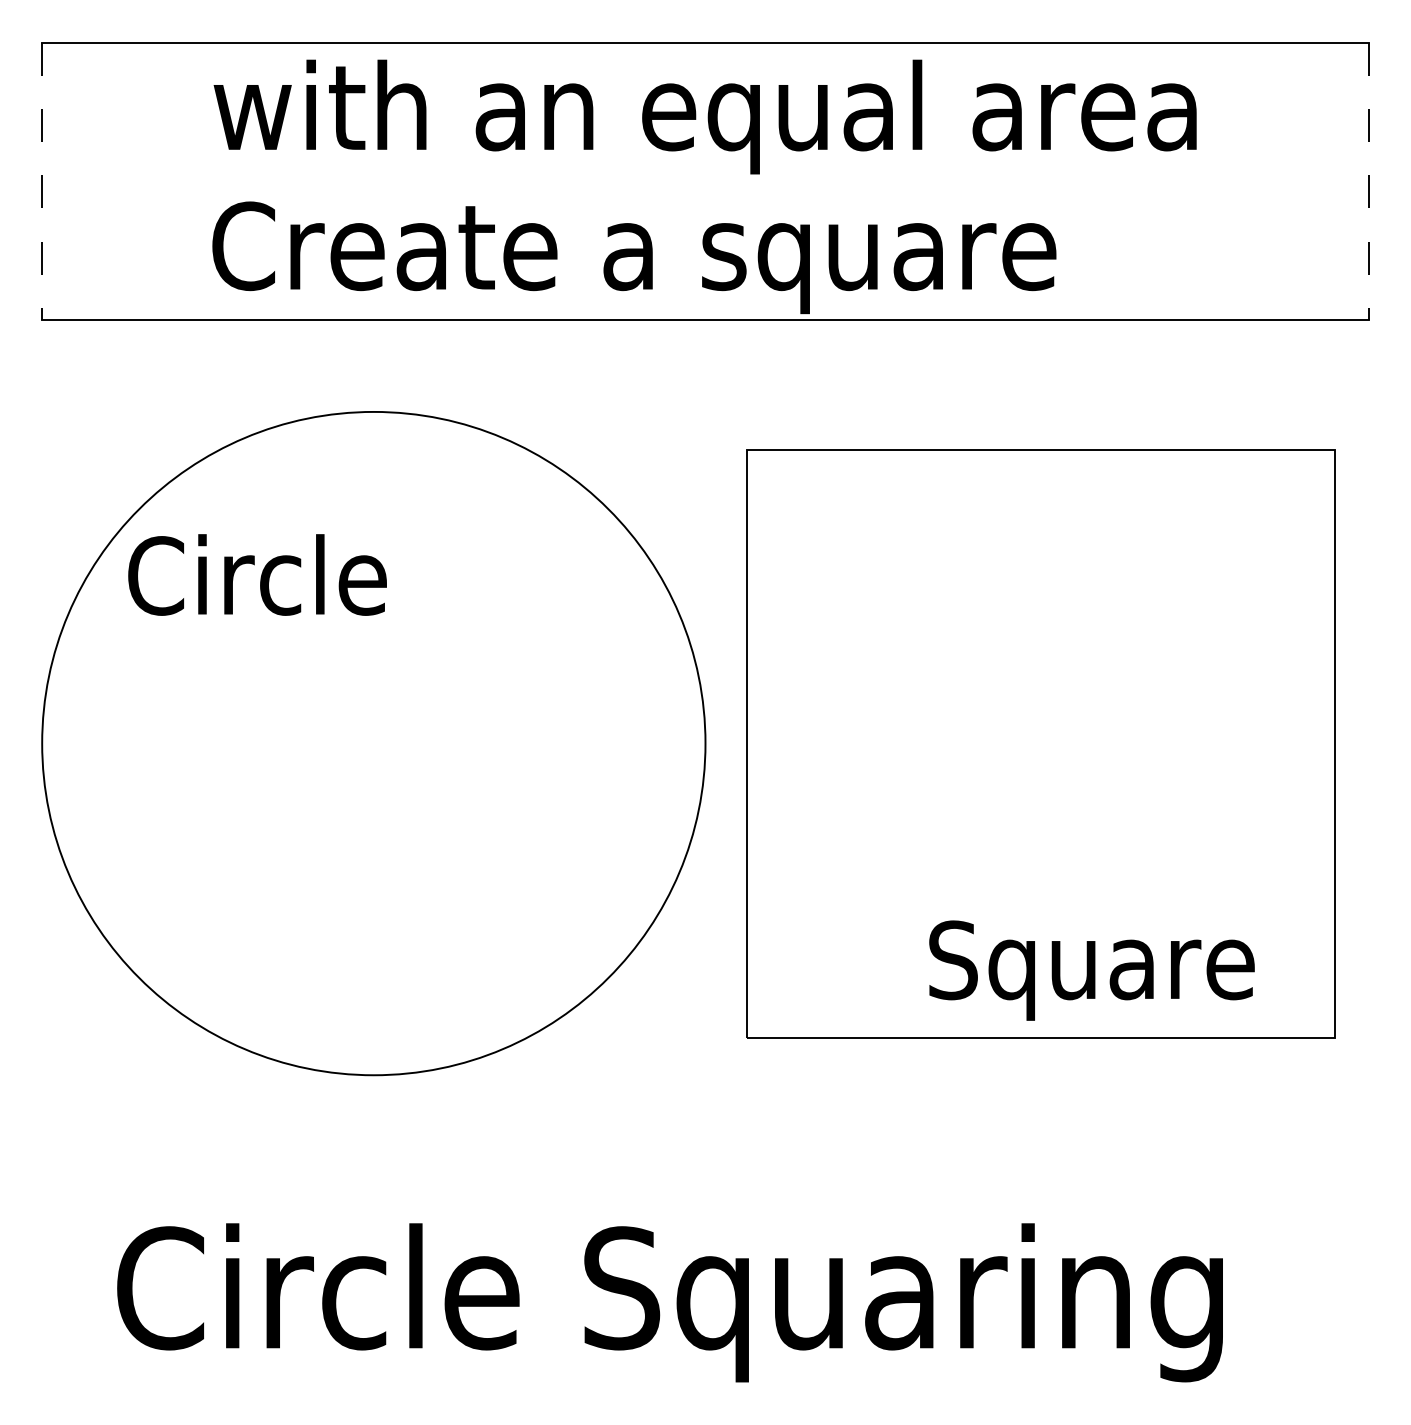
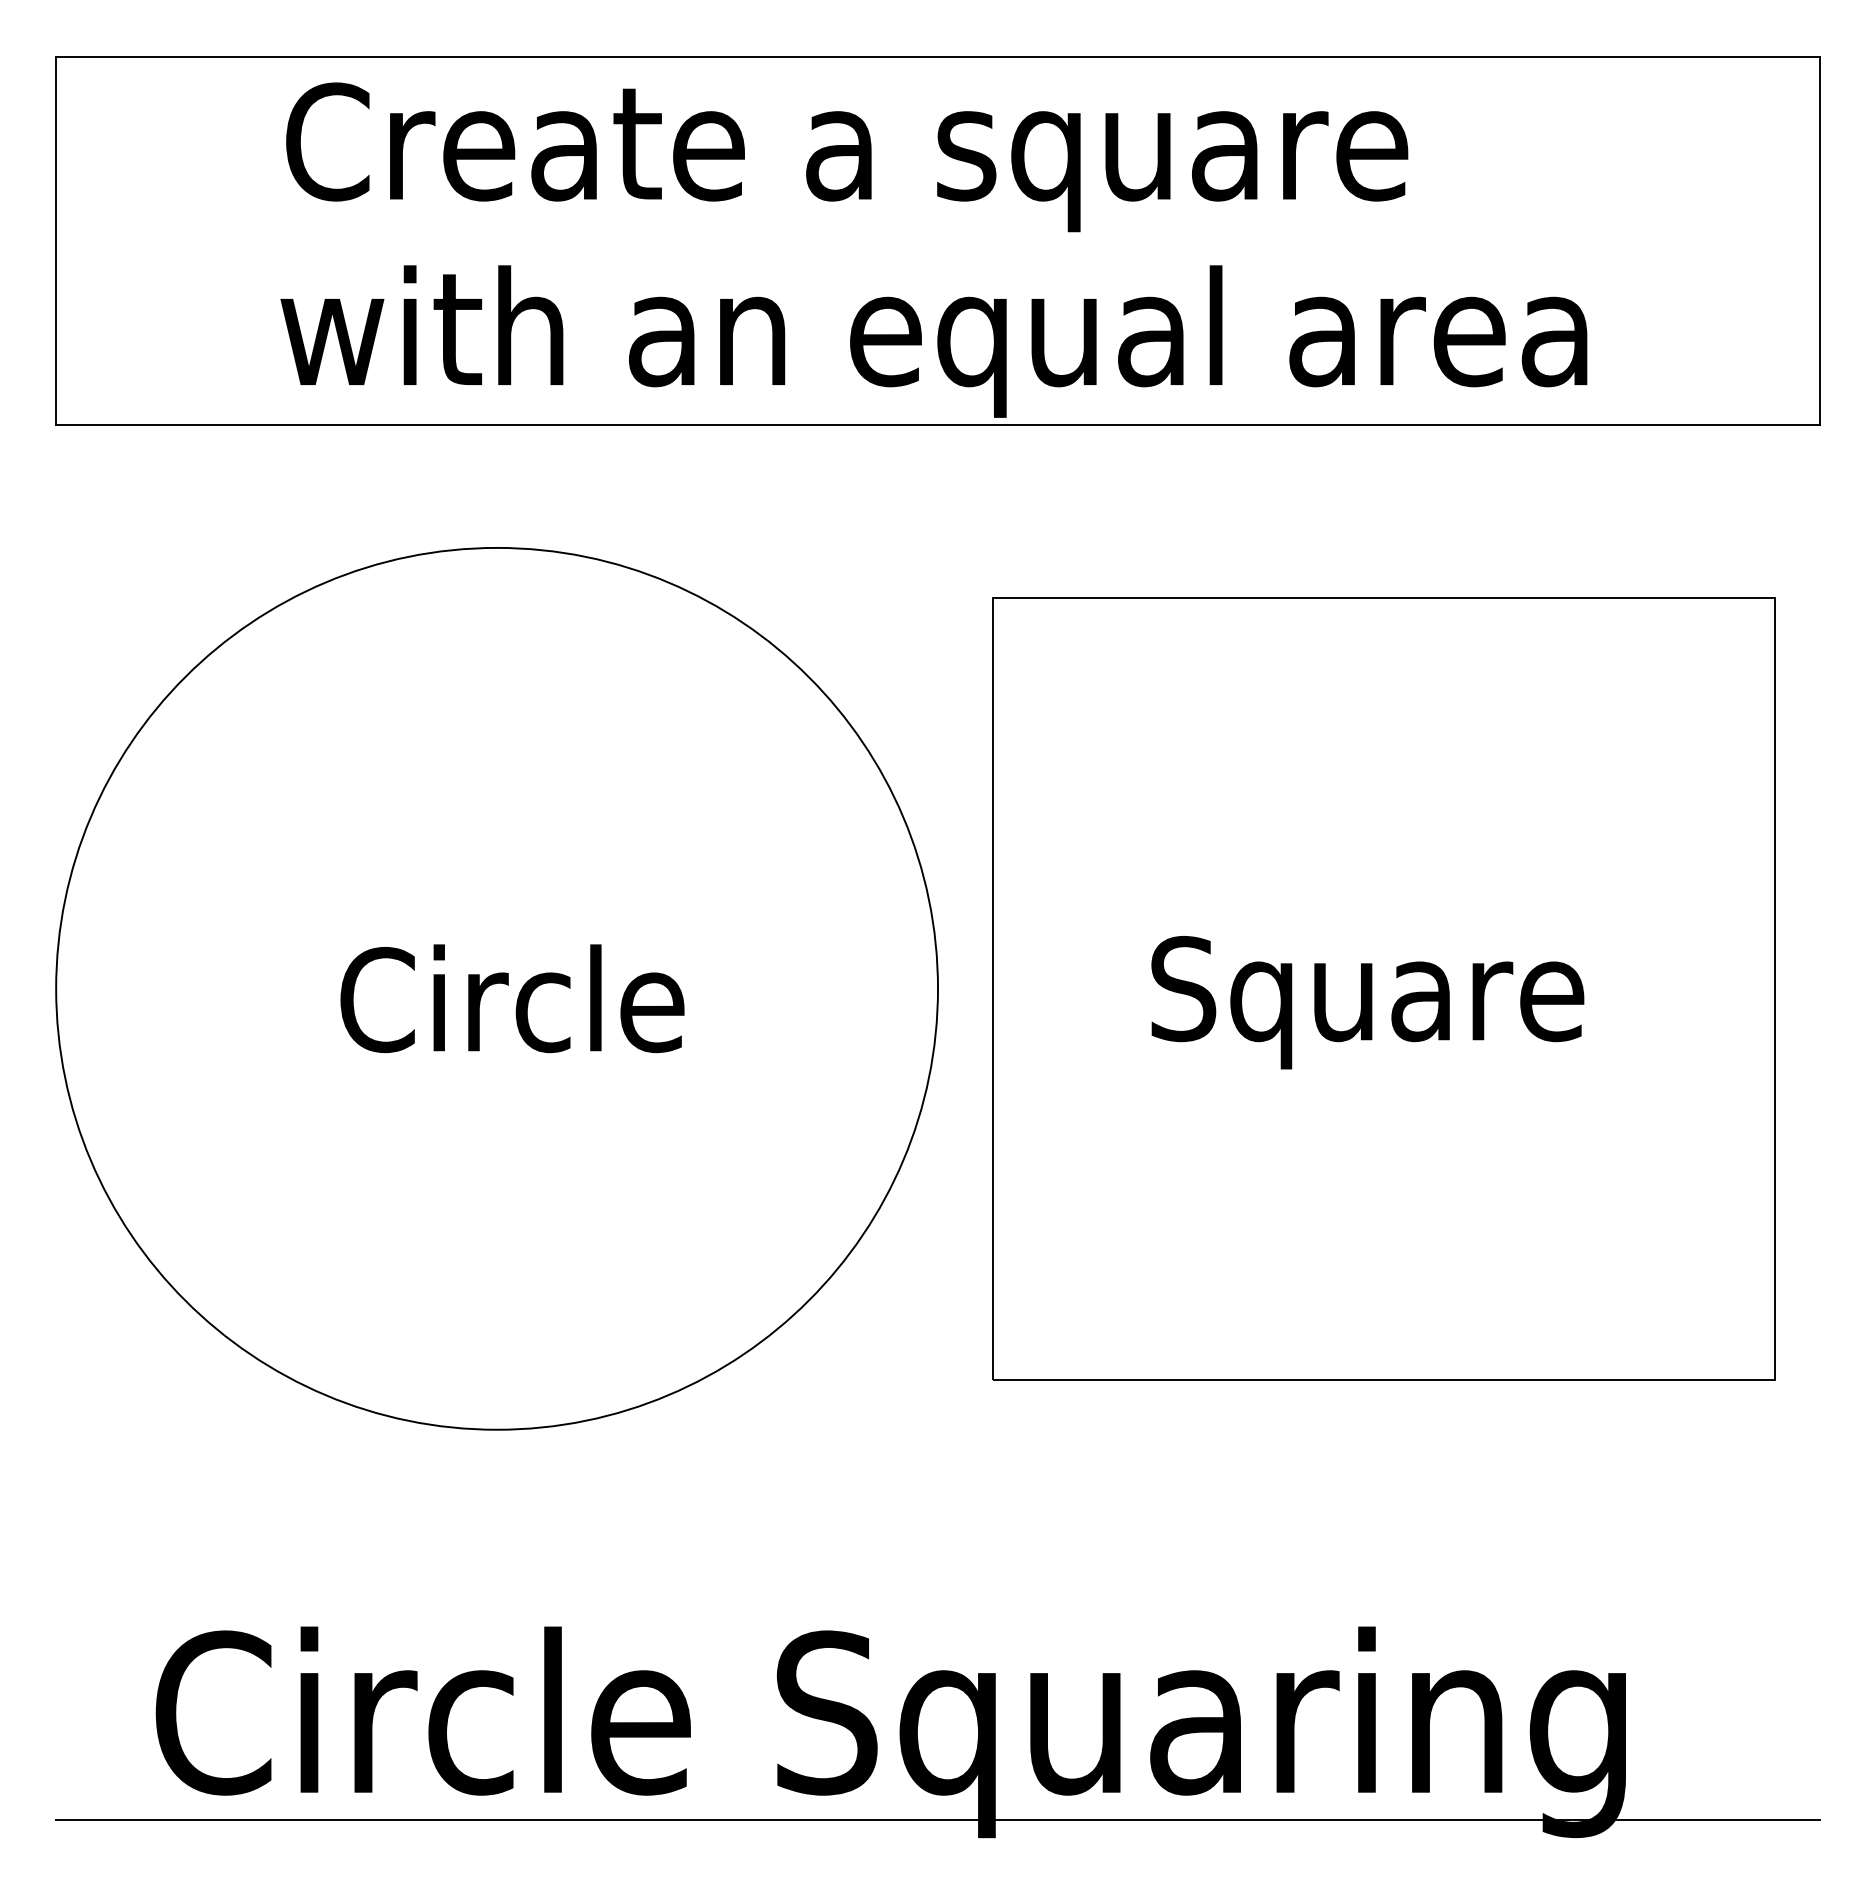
text: (705, 116) -> (937, 155), with an equal area -> Create a square
line: (42, 181) -> (56, 241), dashed -> solid
line: (1368, 181) -> (1819, 241), dashed -> solid
text: (702, 256) -> (933, 341), Create a square -> with an equal area
text: (257, 574) -> (512, 998), moved
text: (1091, 970) -> (1367, 1002), moved
line: (705, 1369) -> (937, 1820), added

